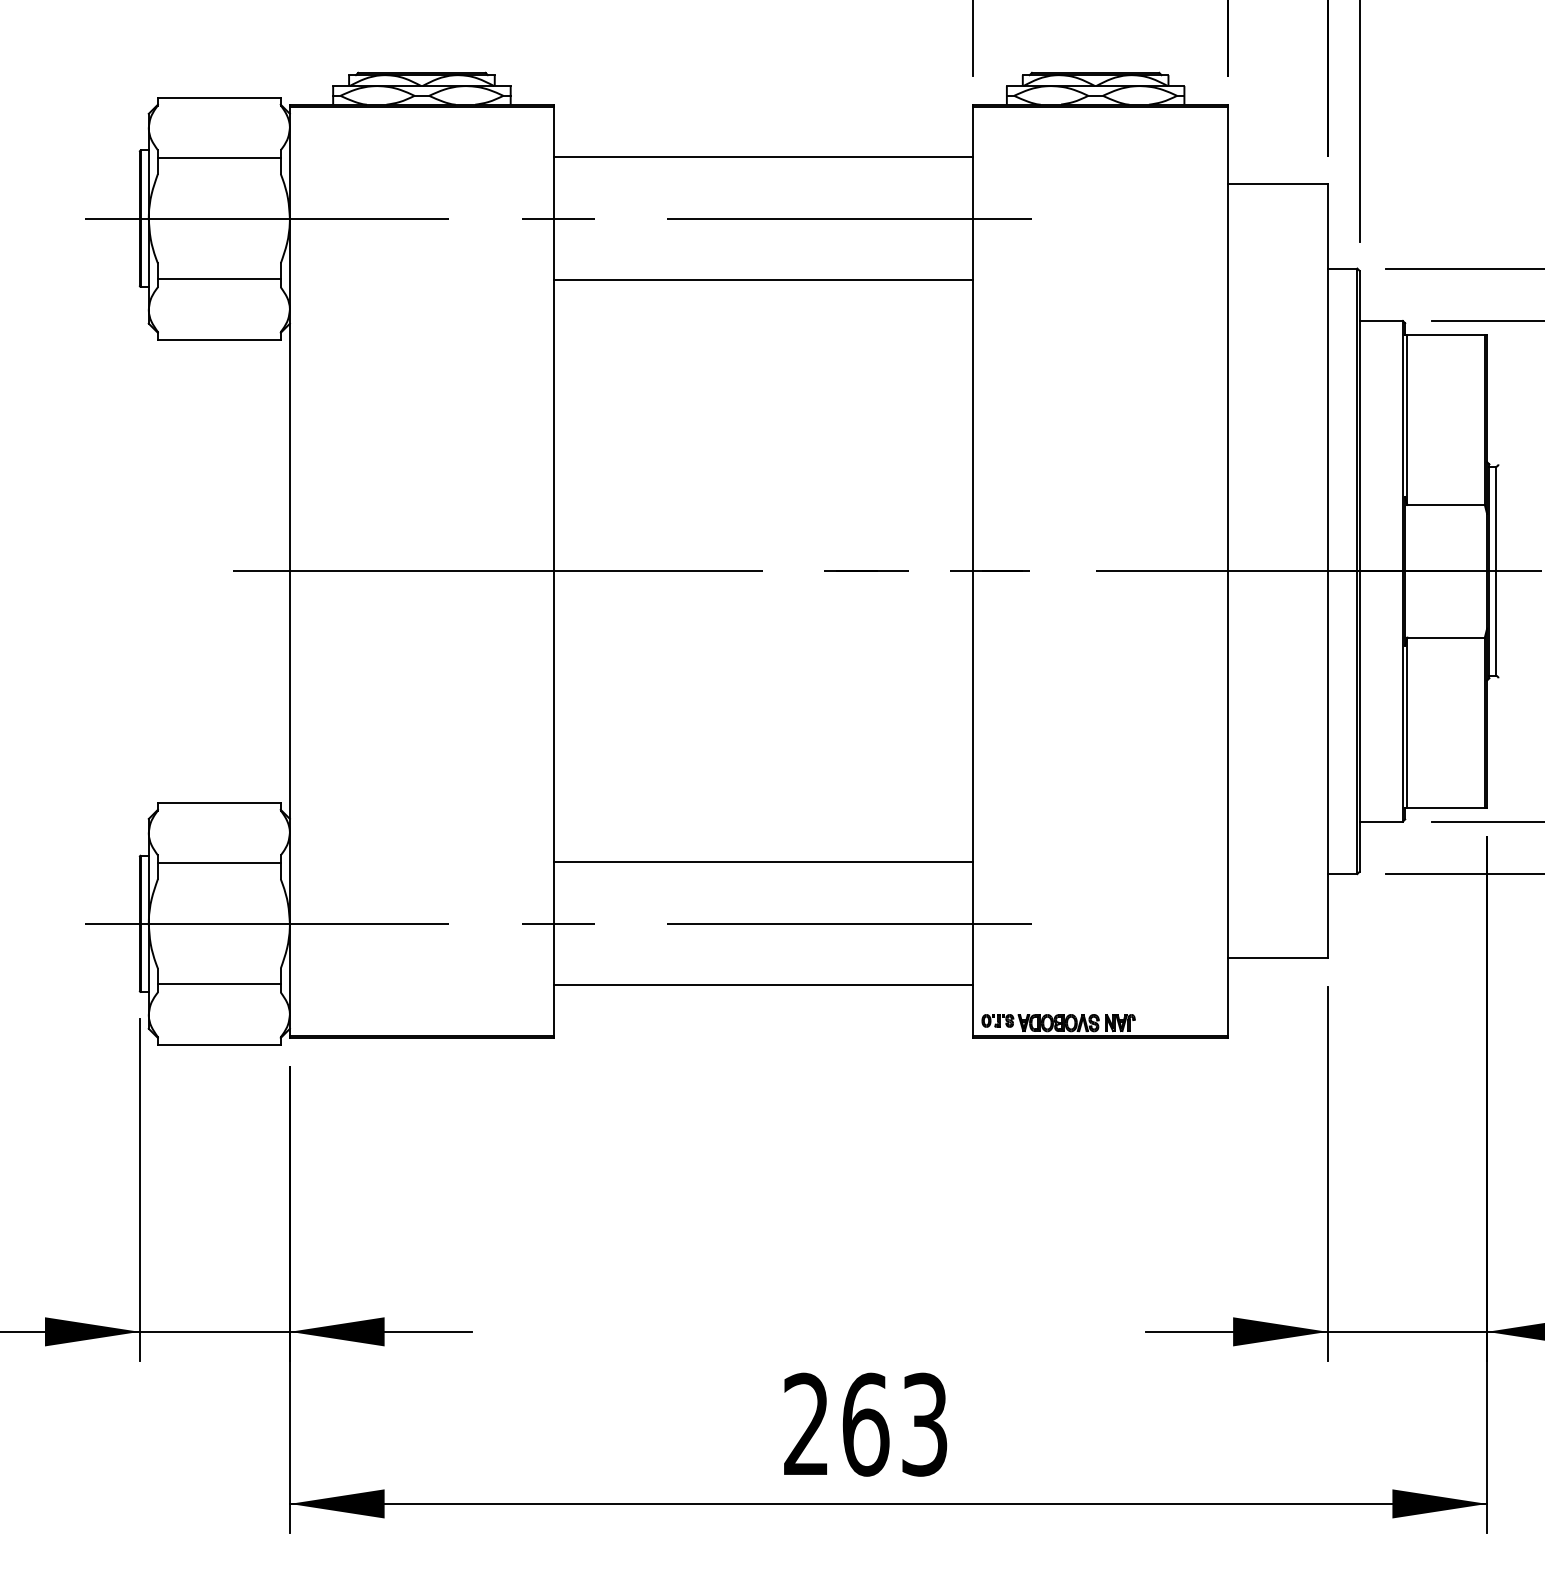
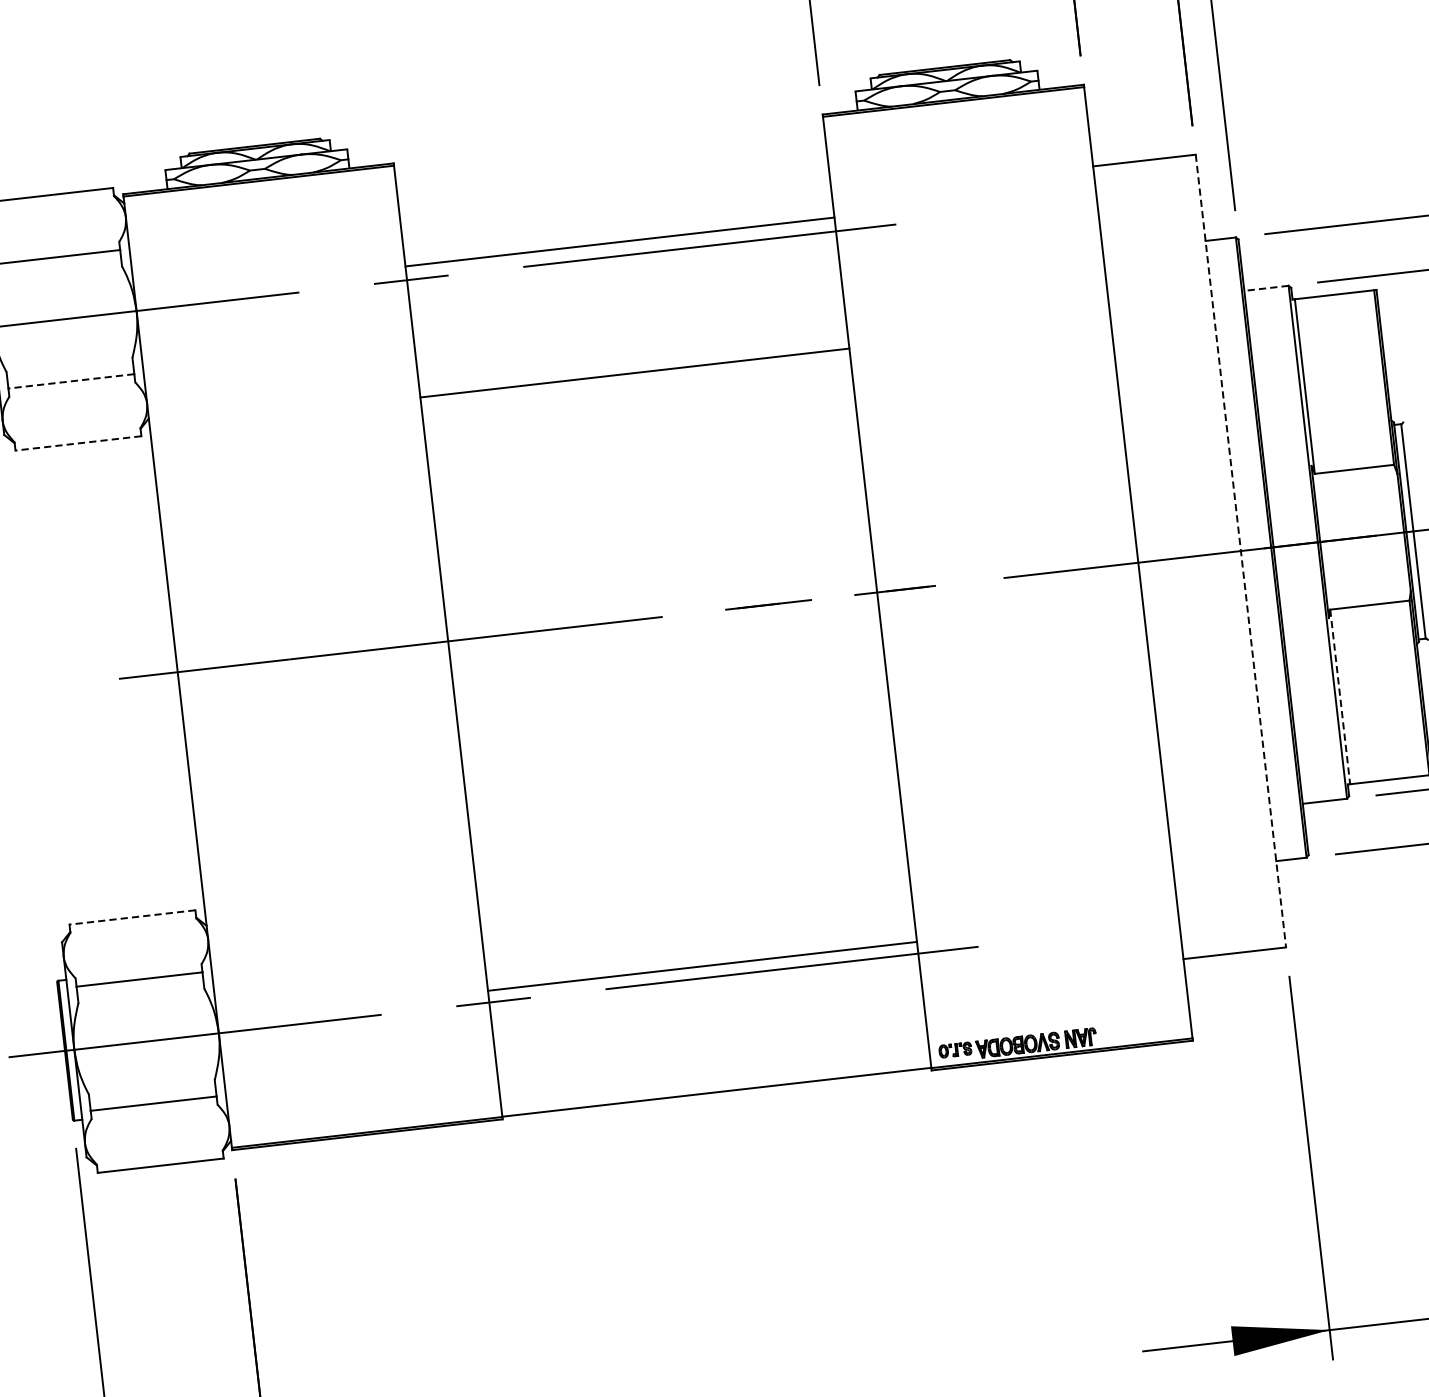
line: (762, 157) -> (619, 242), moved
line: (218, 279) -> (70, 381), solid -> dashed
line: (762, 280) -> (634, 373), moved
line: (1381, 320) -> (1266, 287), solid -> dashed
line: (218, 339) -> (77, 443), solid -> dashed
line: (1327, 571) -> (1240, 551), solid -> dashed
line: (1407, 723) -> (1340, 697), solid -> dashed
line: (218, 802) -> (131, 917), solid -> dashed
line: (762, 862) -> (701, 966), moved
line: (762, 985) -> (716, 1092), moved

